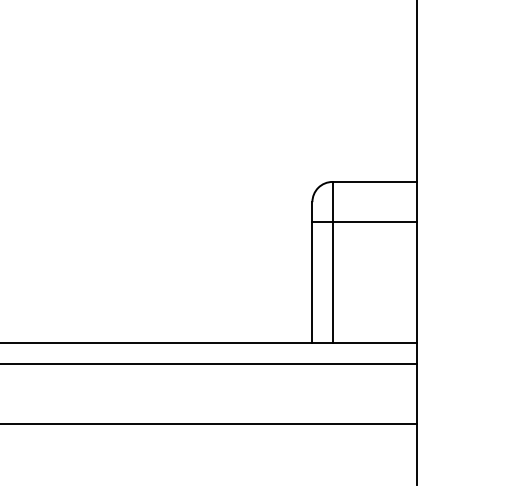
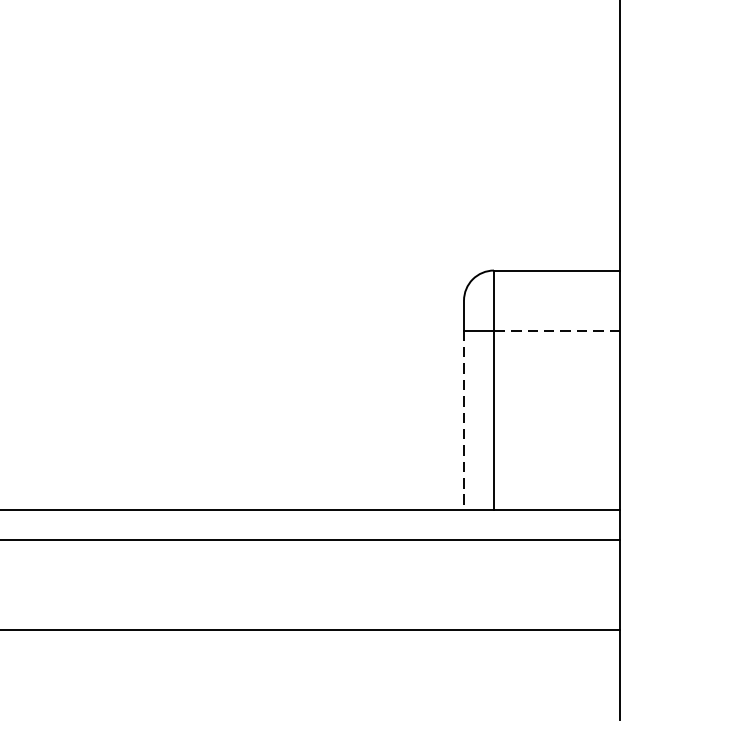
line: (374, 222) -> (556, 330), solid -> dashed
line: (312, 282) -> (464, 419), solid -> dashed

